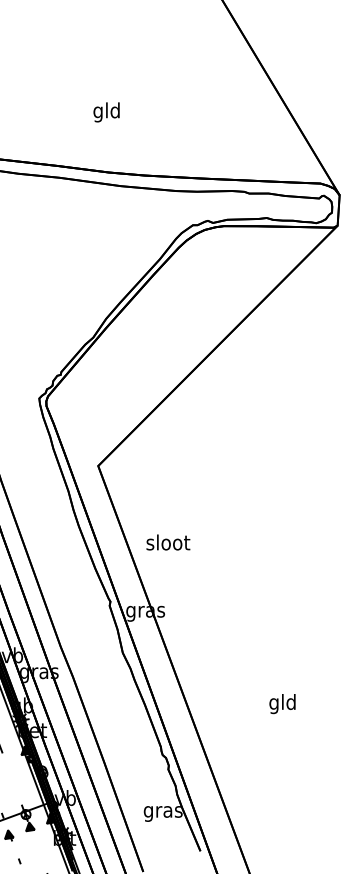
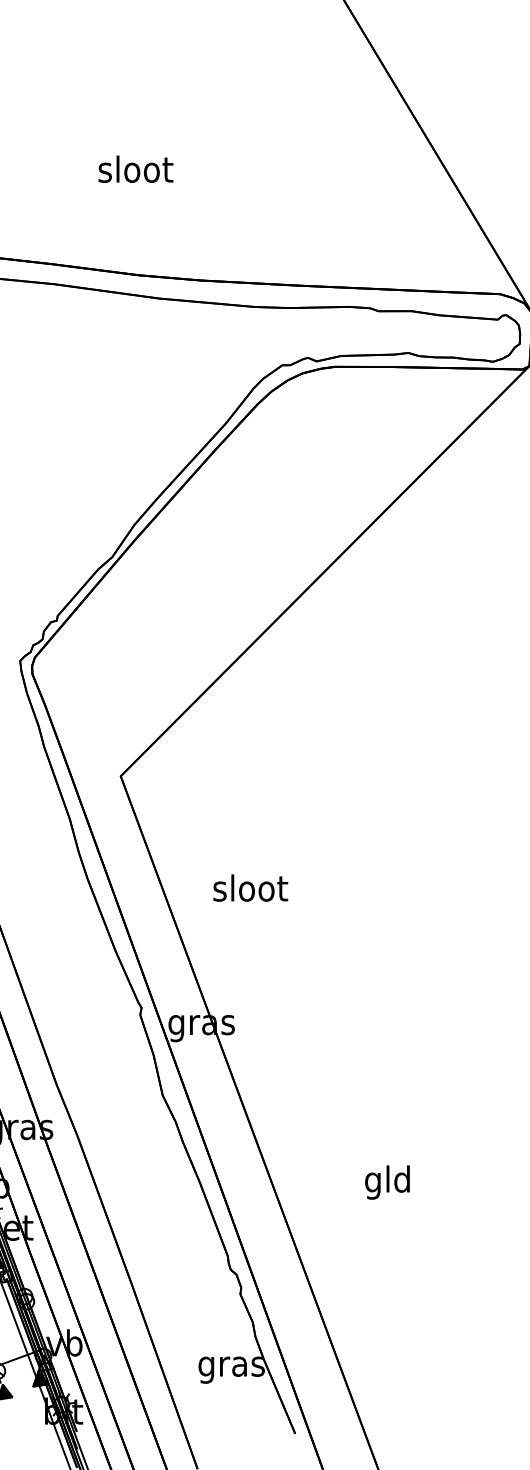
text: (107, 112) -> (136, 172), gld -> sloot
text: (168, 542) -> (250, 888), moved
text: (282, 704) -> (387, 1183), moved

